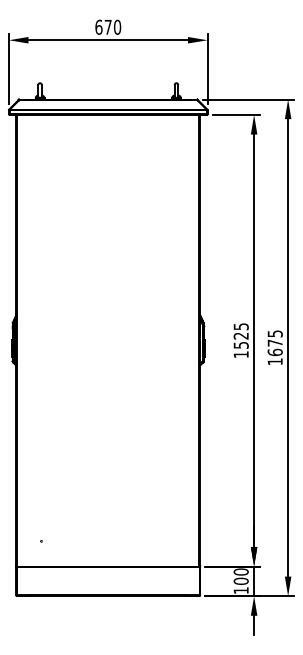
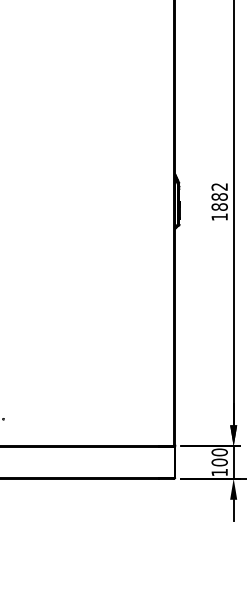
text: (240, 335) -> (218, 196), 1525 -> 1882

